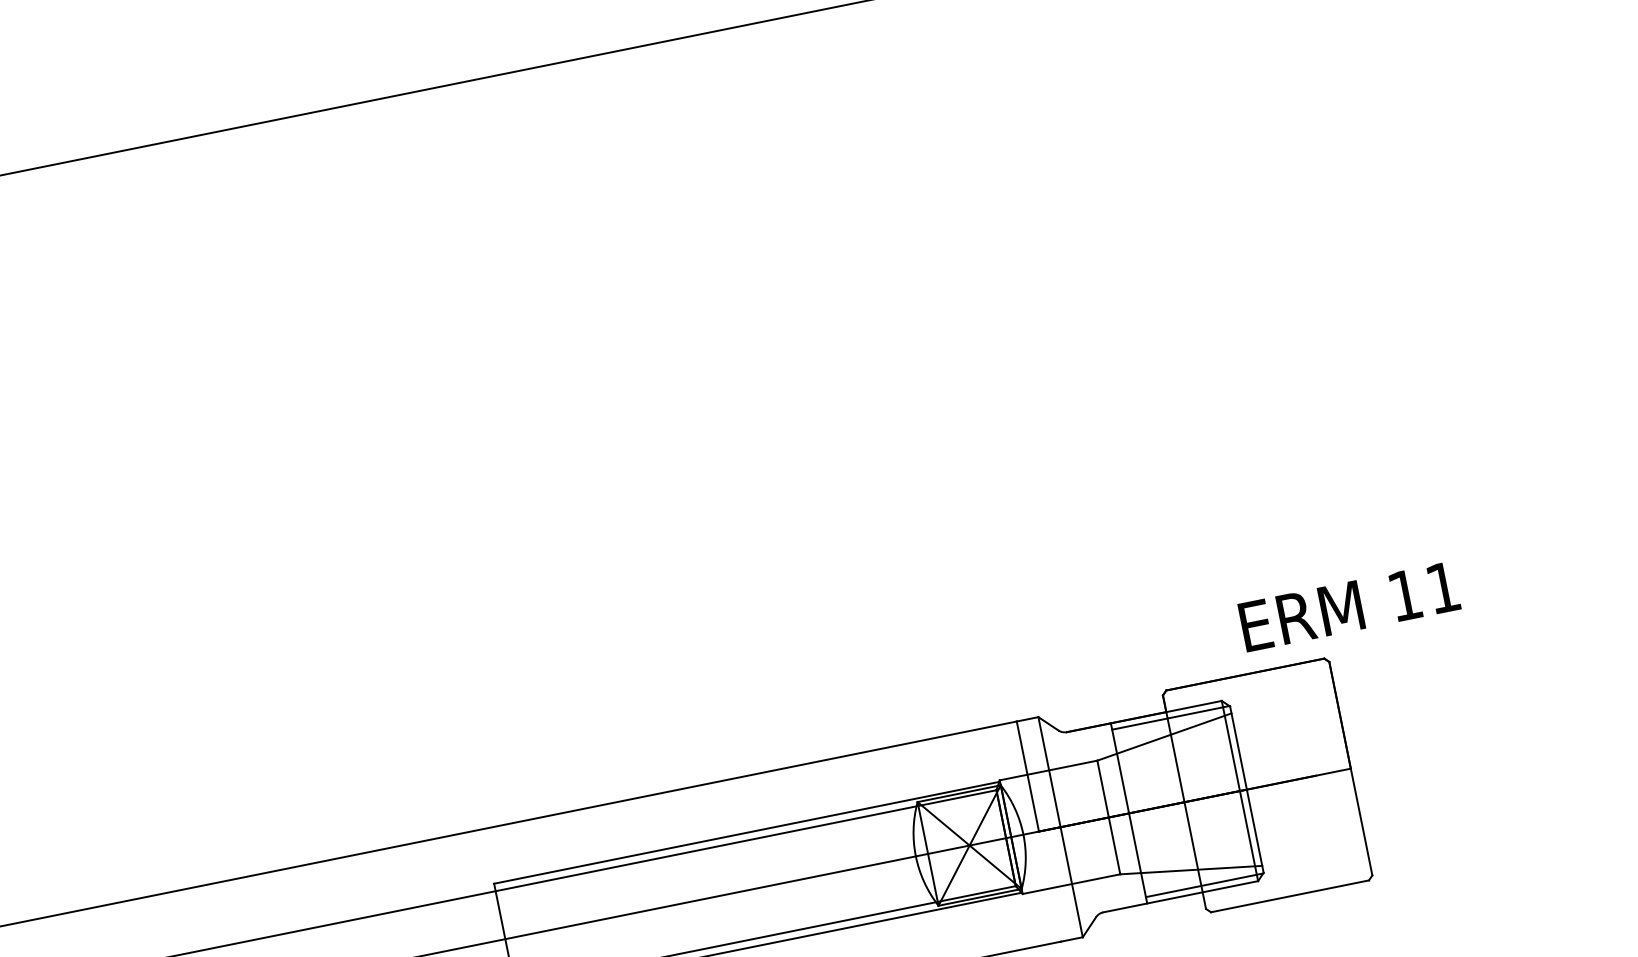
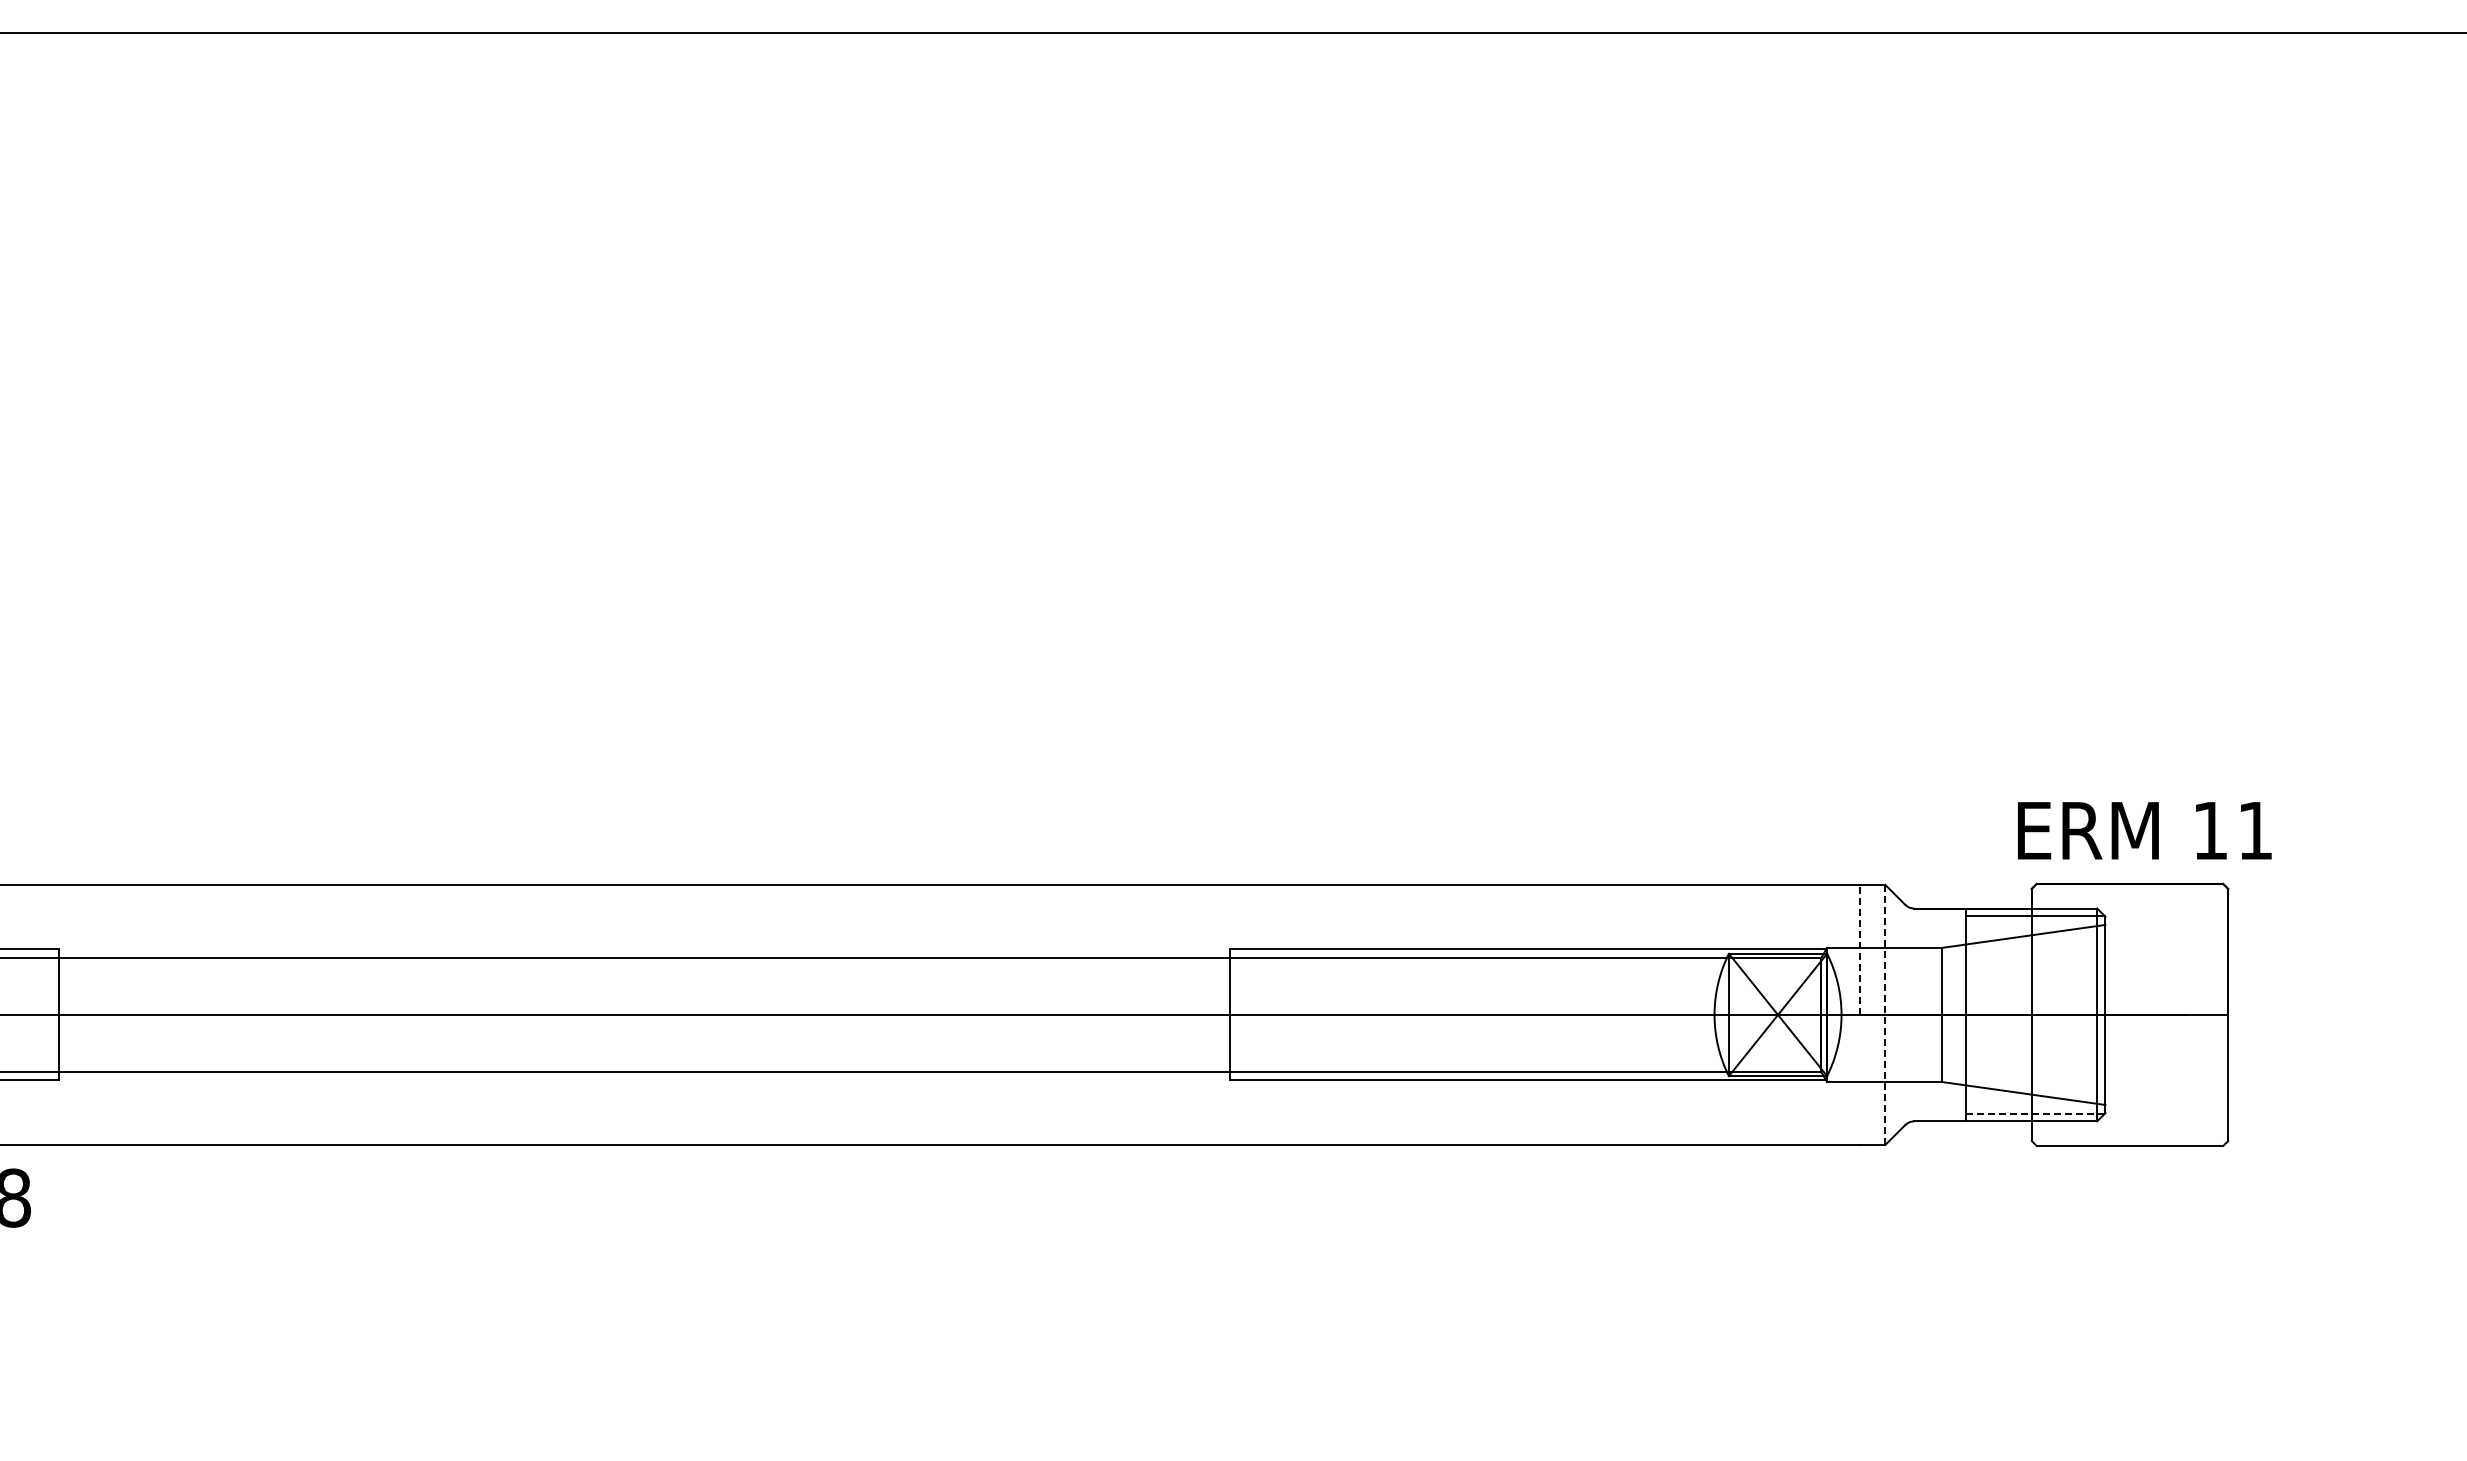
text: (1349, 606) -> (2144, 830), moved
line: (1027, 776) -> (1859, 949), solid -> dashed
line: (1060, 826) -> (1885, 1014), solid -> dashed
line: (1205, 884) -> (2036, 1113), solid -> dashed

